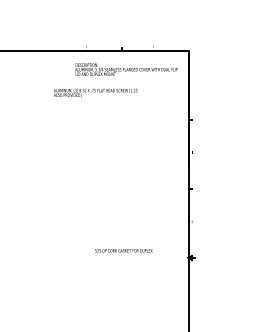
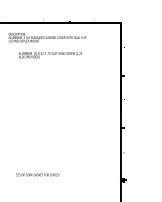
text: (126, 69) -> (47, 37), moved
text: (123, 250) -> (37, 174), moved

